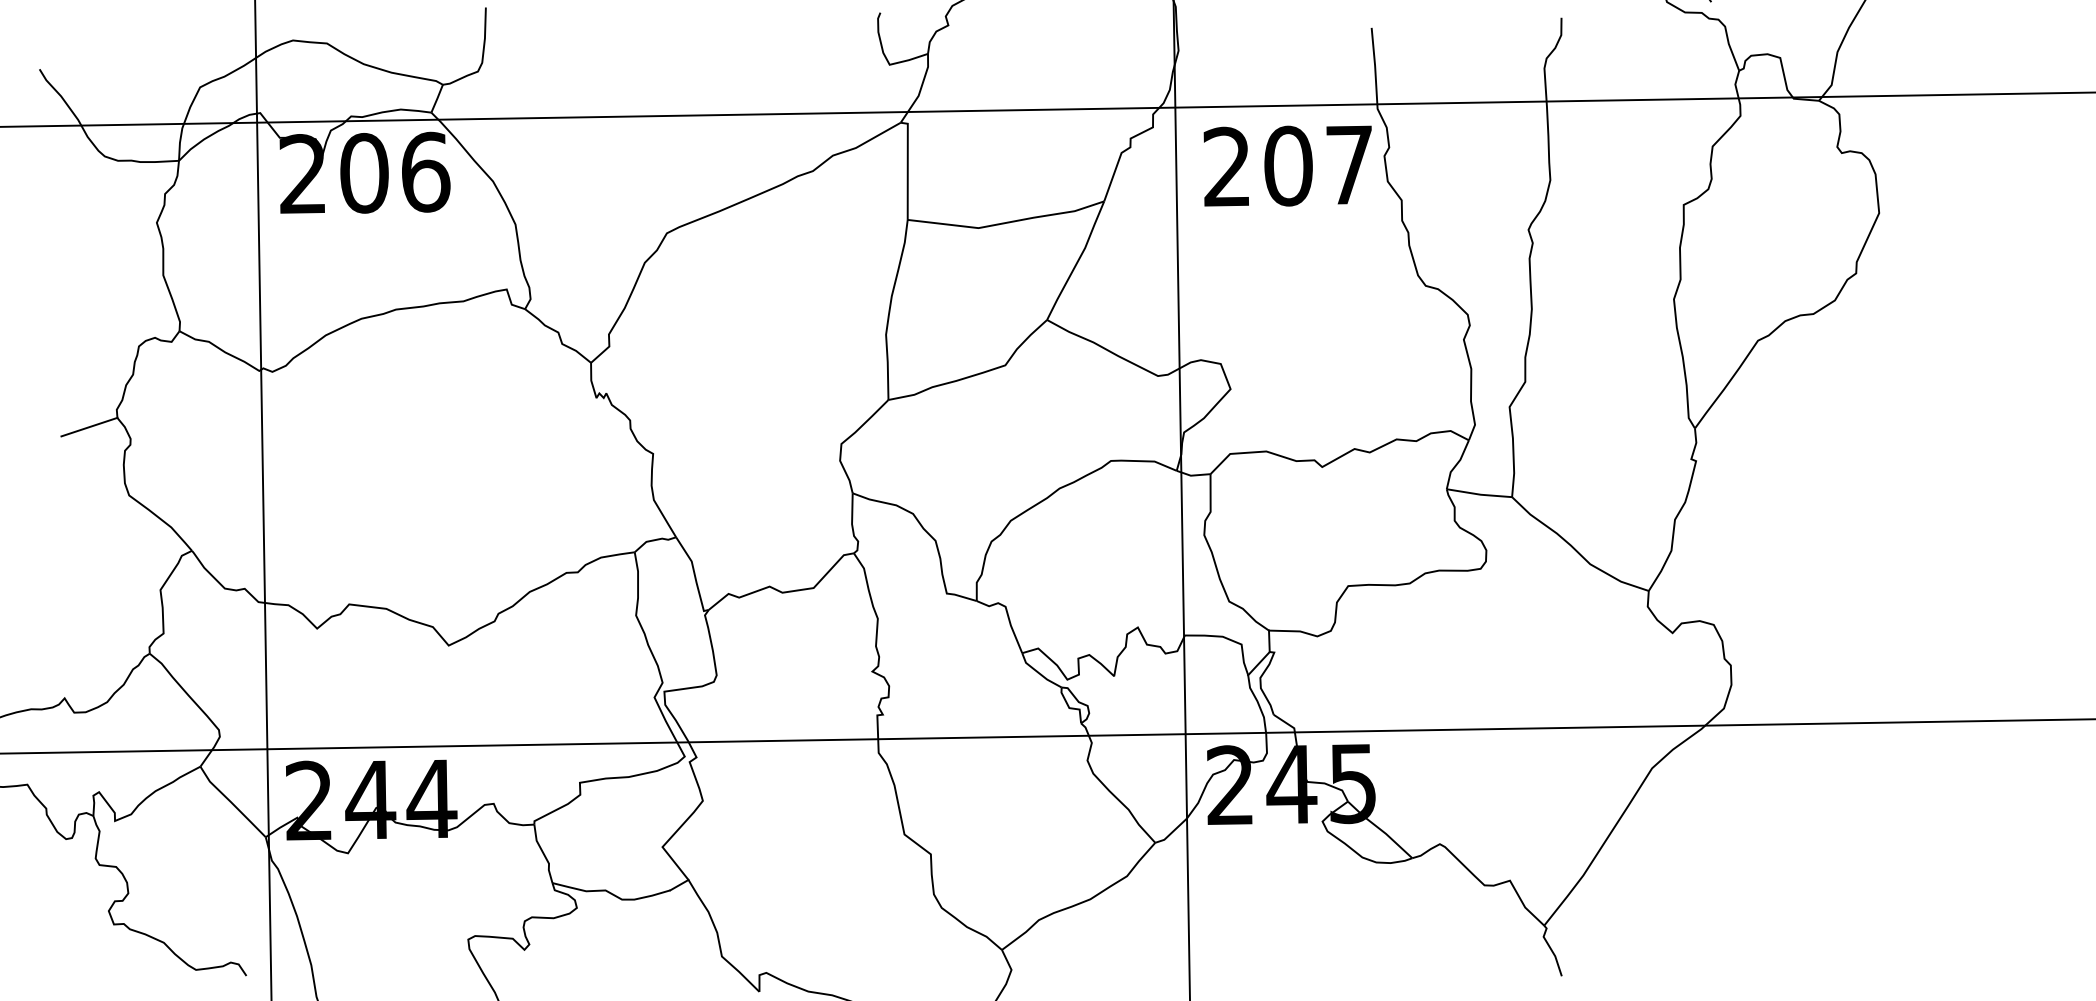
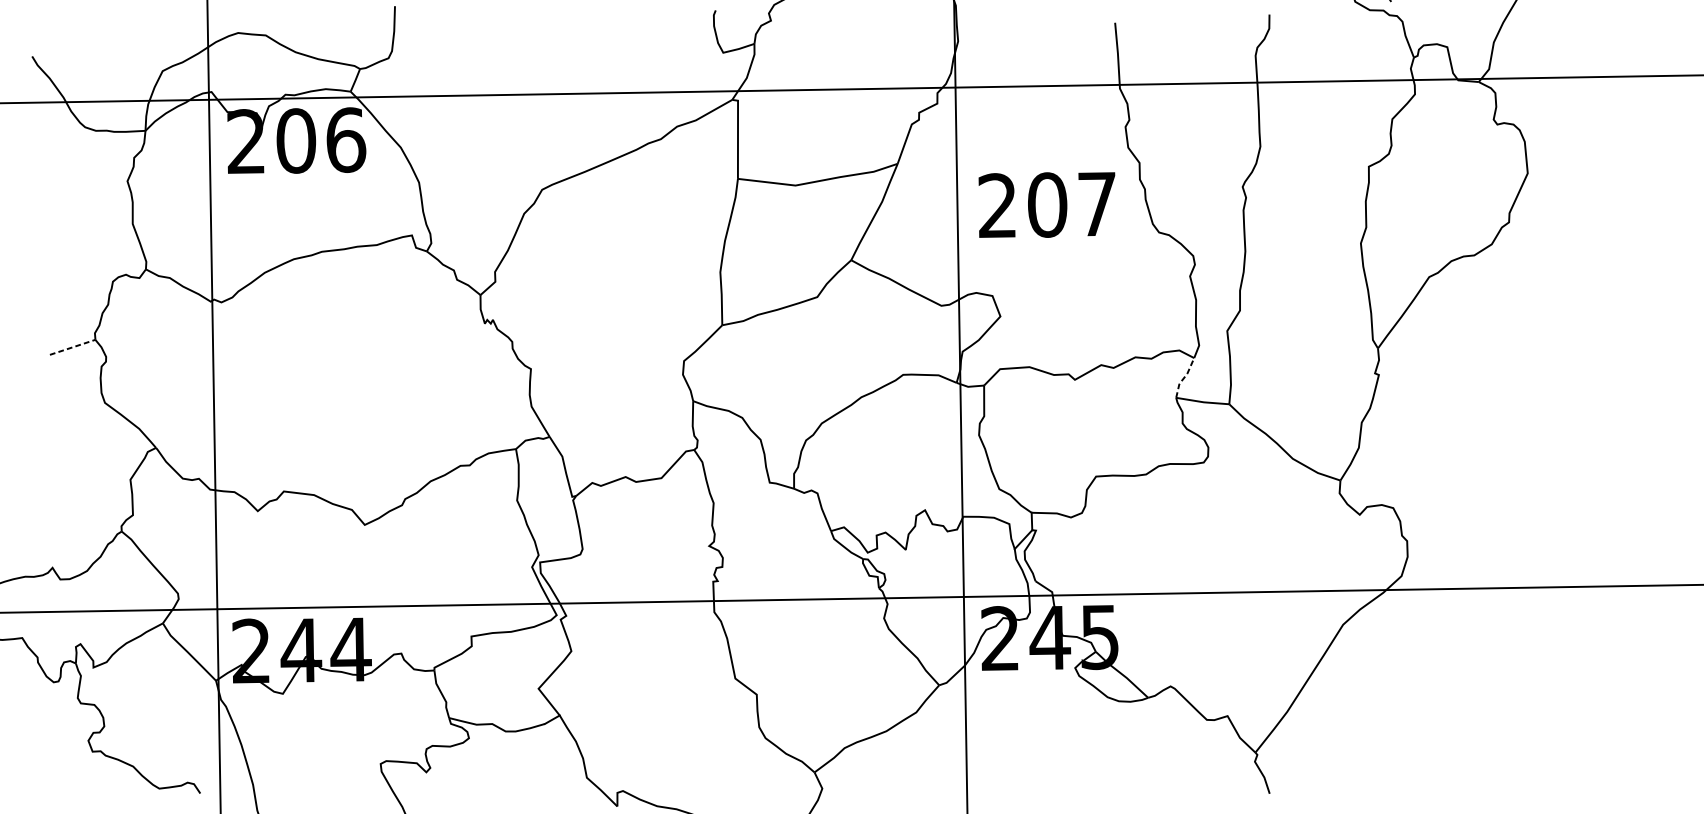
text: (1287, 165) -> (1046, 204), moved
line: (89, 426) -> (72, 346), solid -> dashed
line: (1456, 464) -> (1184, 377), solid -> dashed

